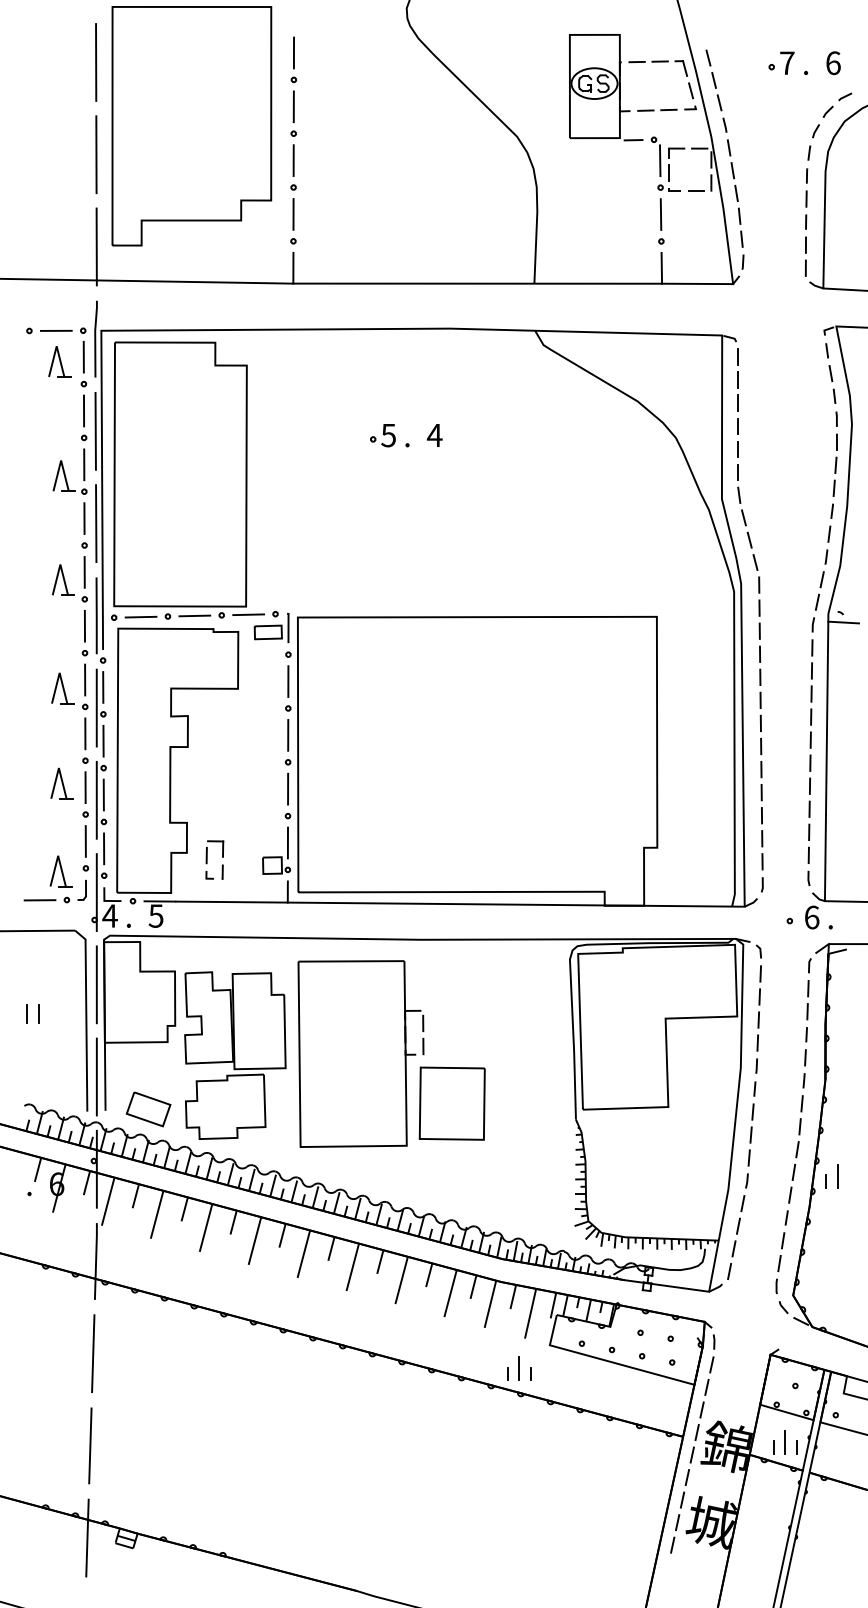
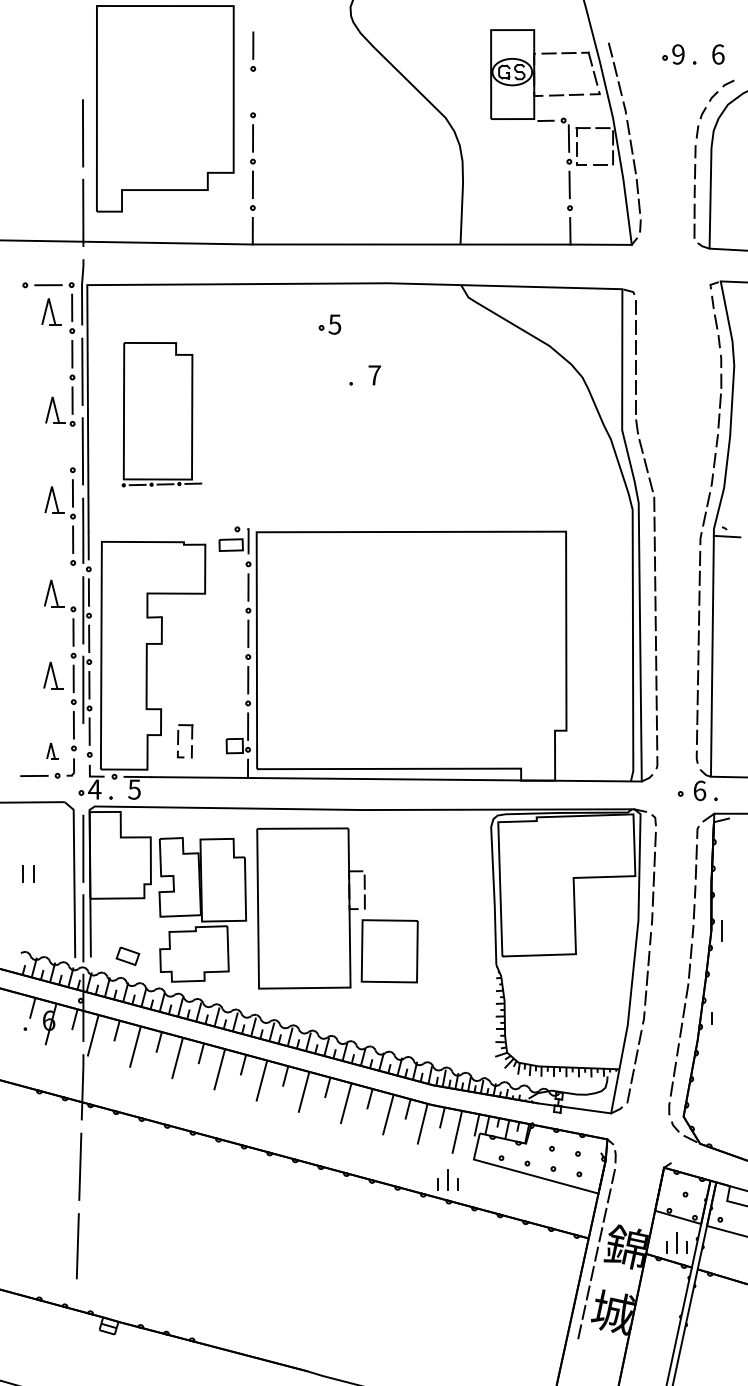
line: (96, 62) -> (83, 53), removed
text: (787, 63) -> (678, 54), 7 -> 9
line: (293, 106) -> (252, 91), removed
part: (382, 435) -> (329, 324), moved
text: (434, 435) -> (374, 375), 4 -> 7
part: (187, 480) -> (161, 414), size x0.6
line: (84, 518) -> (72, 446), removed
line: (85, 679) -> (73, 585), removed
part: (60, 871) -> (52, 751), size x0.6
line: (96, 892) -> (83, 769), removed
part: (148, 1109) -> (127, 956), size x0.6
line: (837, 1176) -> (721, 931), moved
line: (87, 1537) -> (75, 1325), removed

